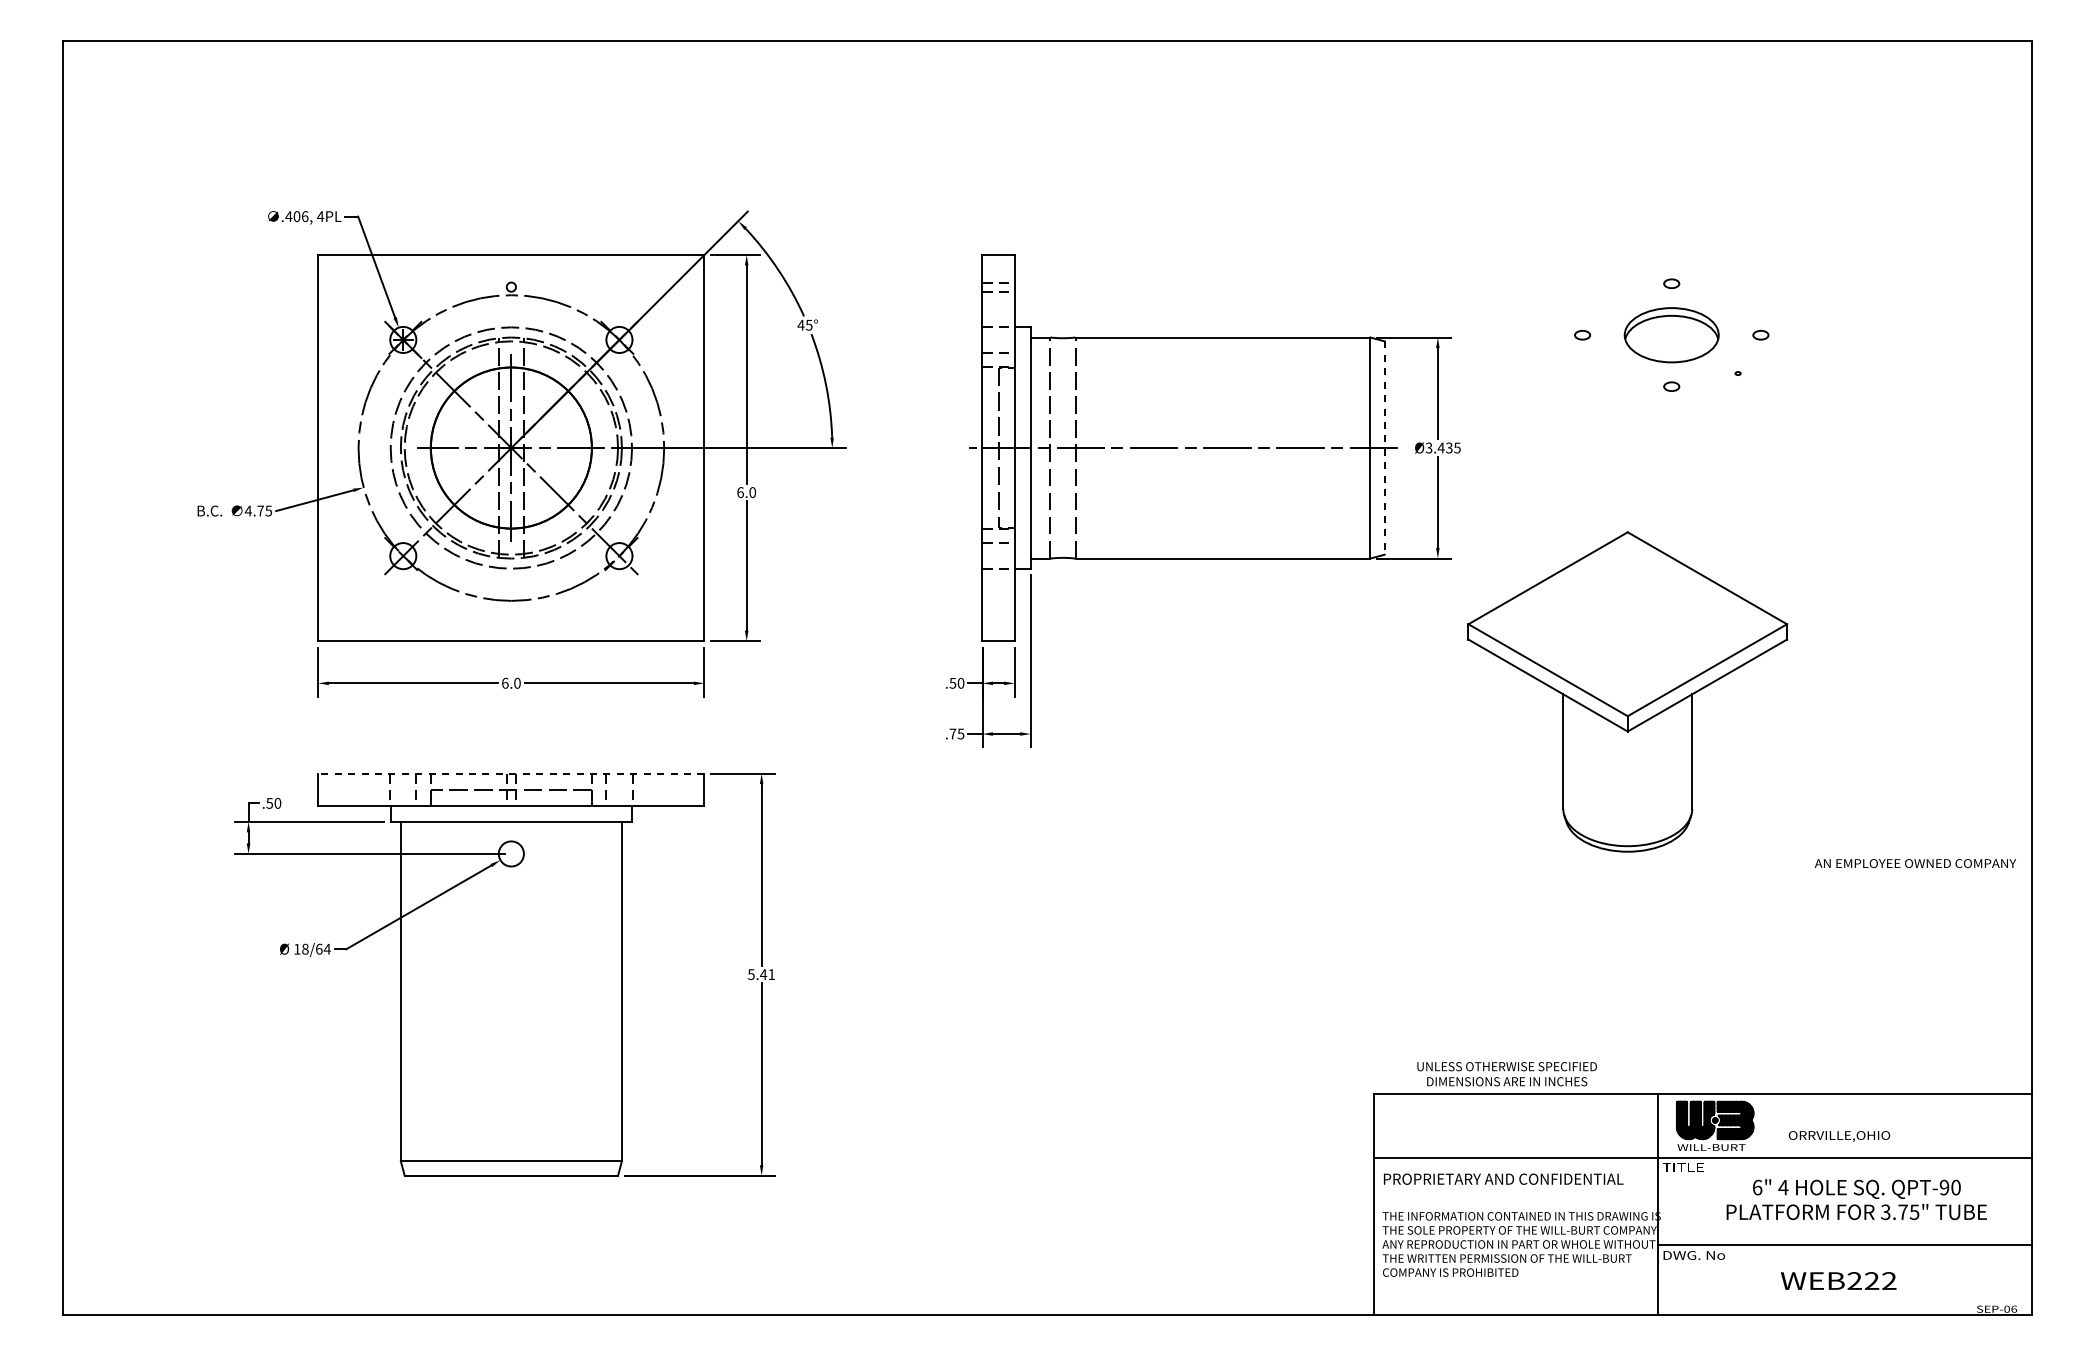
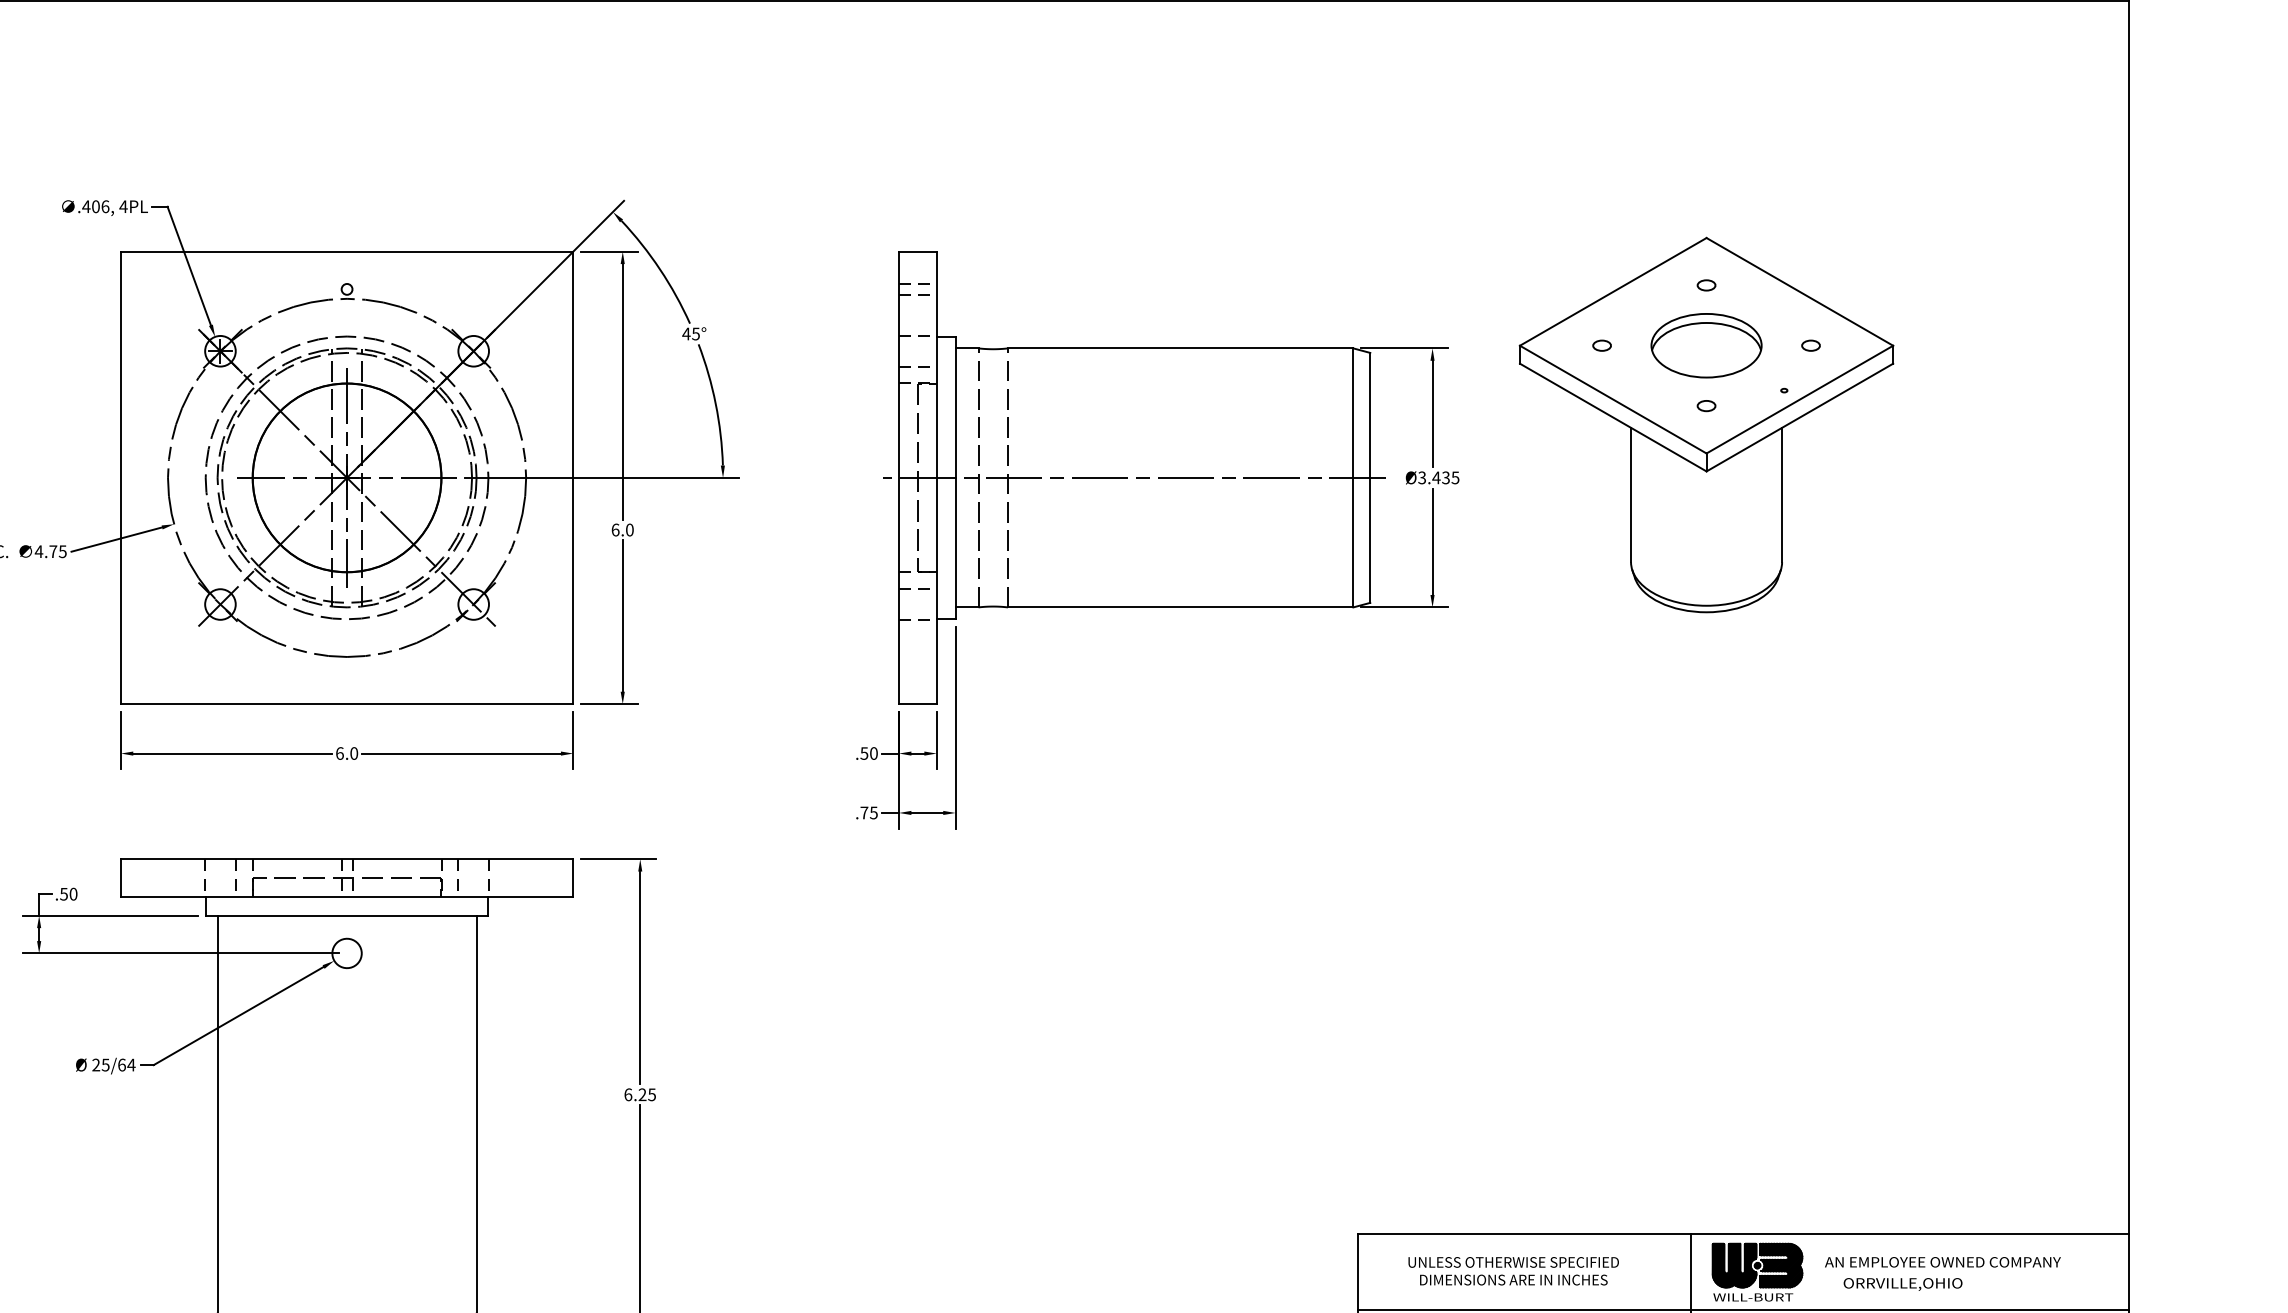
line: (1384, 448) -> (1370, 478), dashed -> solid
part: (1627, 691) -> (1706, 424), moved
line: (510, 773) -> (346, 859), dashed -> solid
text: (1915, 863) -> (1942, 1262), moved
text: (301, 948) -> (101, 1064), 18/64 -> 25/64
text: (761, 974) -> (640, 1094), 5.41 -> 6.25
text: (1506, 1074) -> (1512, 1271), moved

